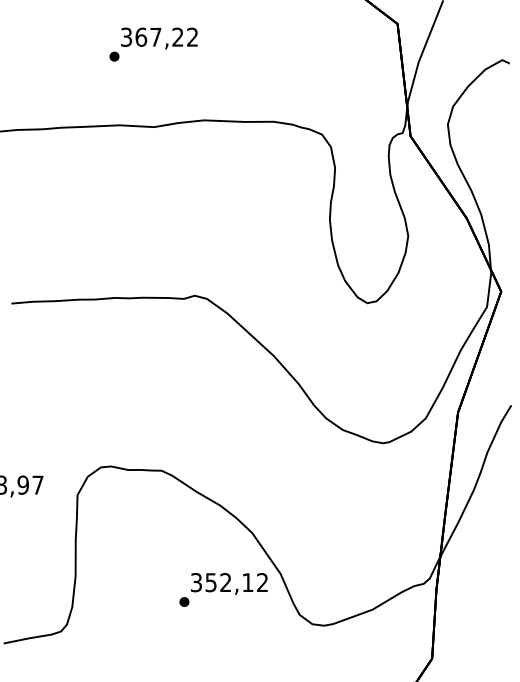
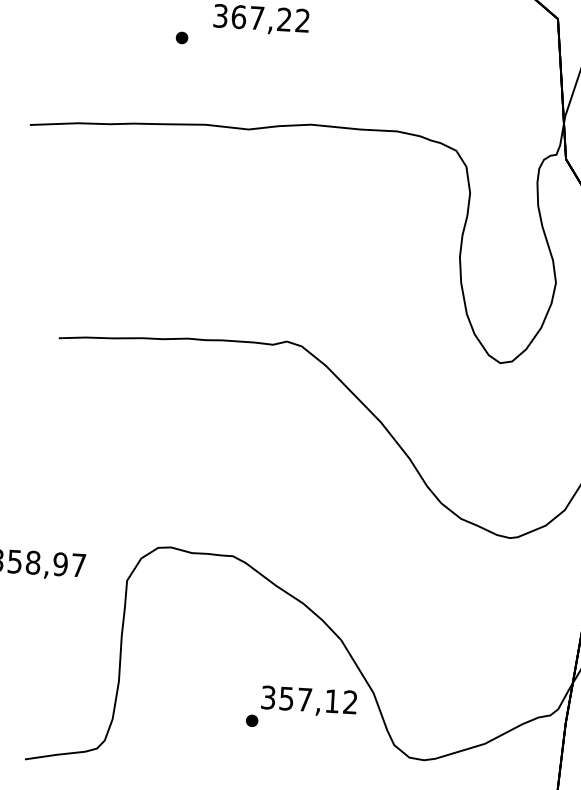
part: (114, 56) -> (182, 37), moved
text: (225, 582) -> (304, 699), 352,12 -> 357,12

